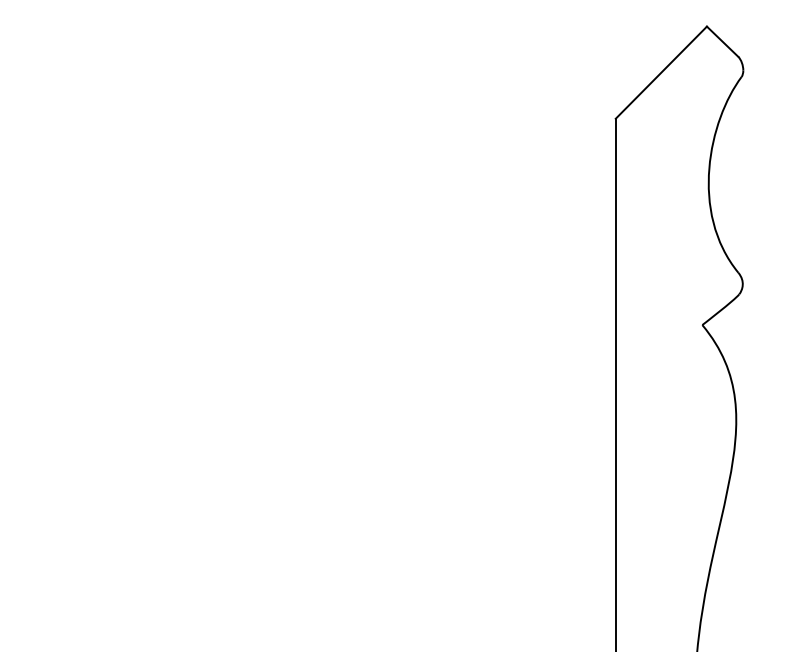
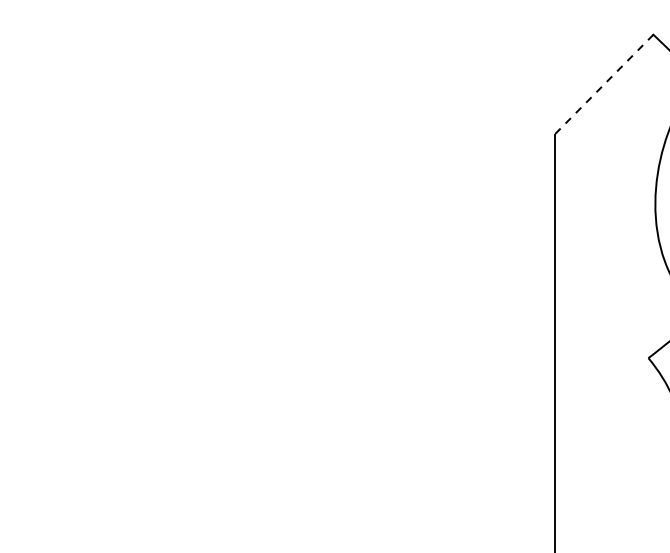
line: (661, 72) -> (604, 84), solid -> dashed

